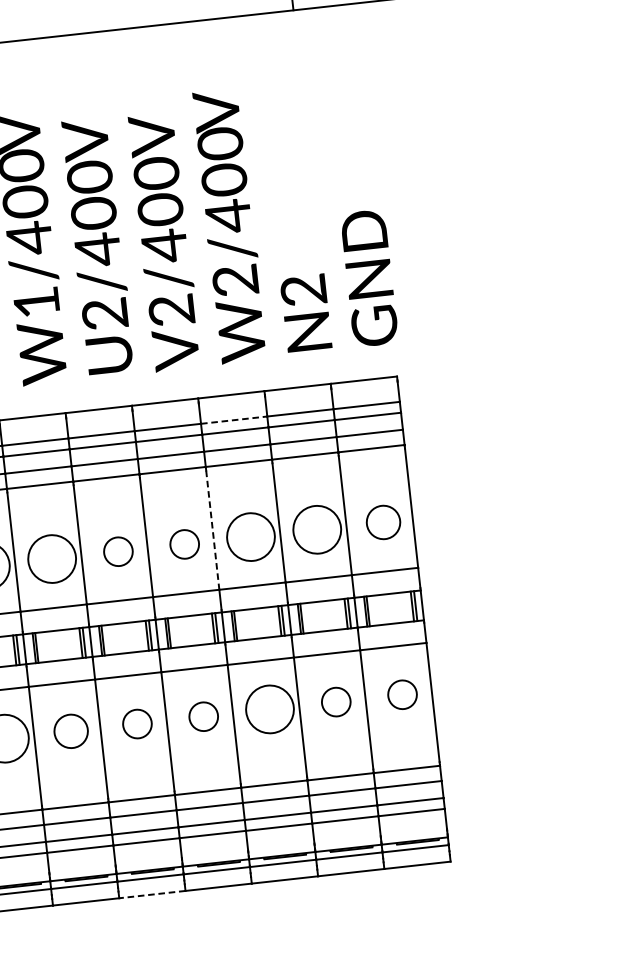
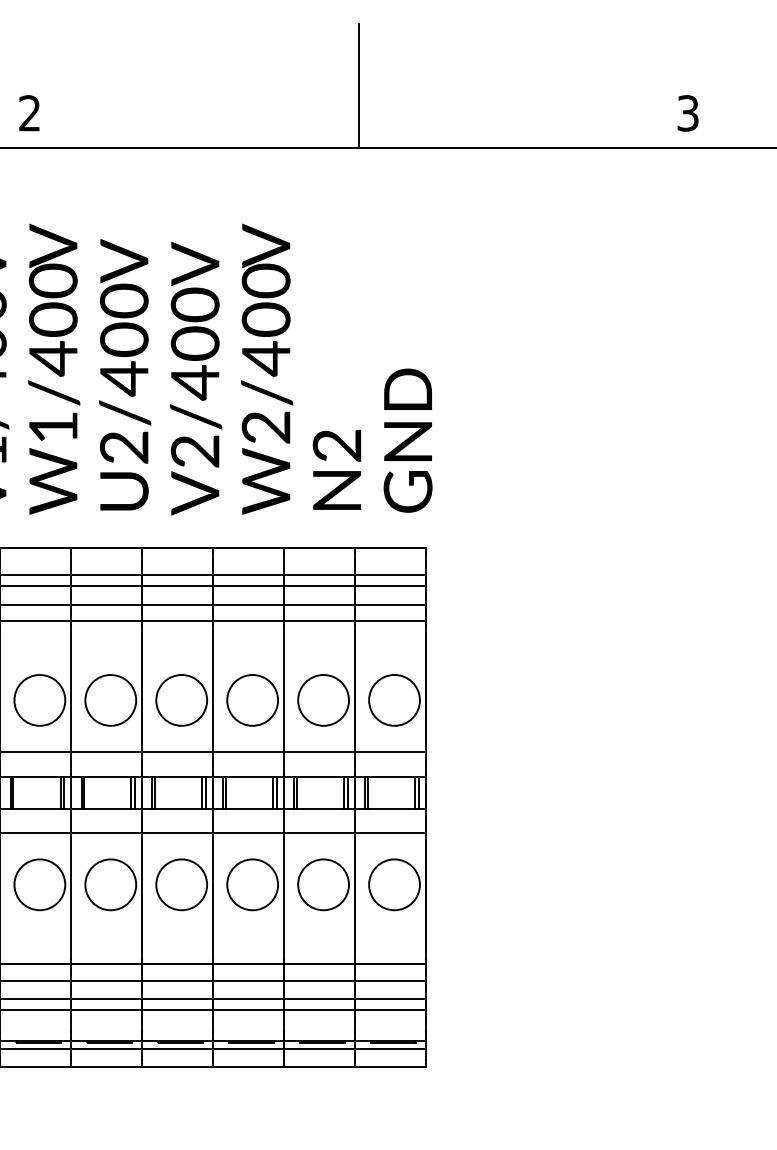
line: (235, 419) -> (249, 574), dashed -> solid
circle: (383, 522) -> (394, 700), size x1.43
line: (213, 530) -> (213, 688), dashed -> solid
circle: (184, 544) -> (181, 700), size x1.67
circle: (118, 551) -> (110, 700), size x1.67
circle: (402, 694) -> (394, 884), size x1.67
circle: (336, 701) -> (323, 884), size x1.67
circle: (203, 716) -> (181, 884), size x1.67
circle: (137, 723) -> (110, 884), size x1.67
circle: (70, 731) -> (39, 884), size x1.43
line: (152, 894) -> (106, 1066), dashed -> solid

